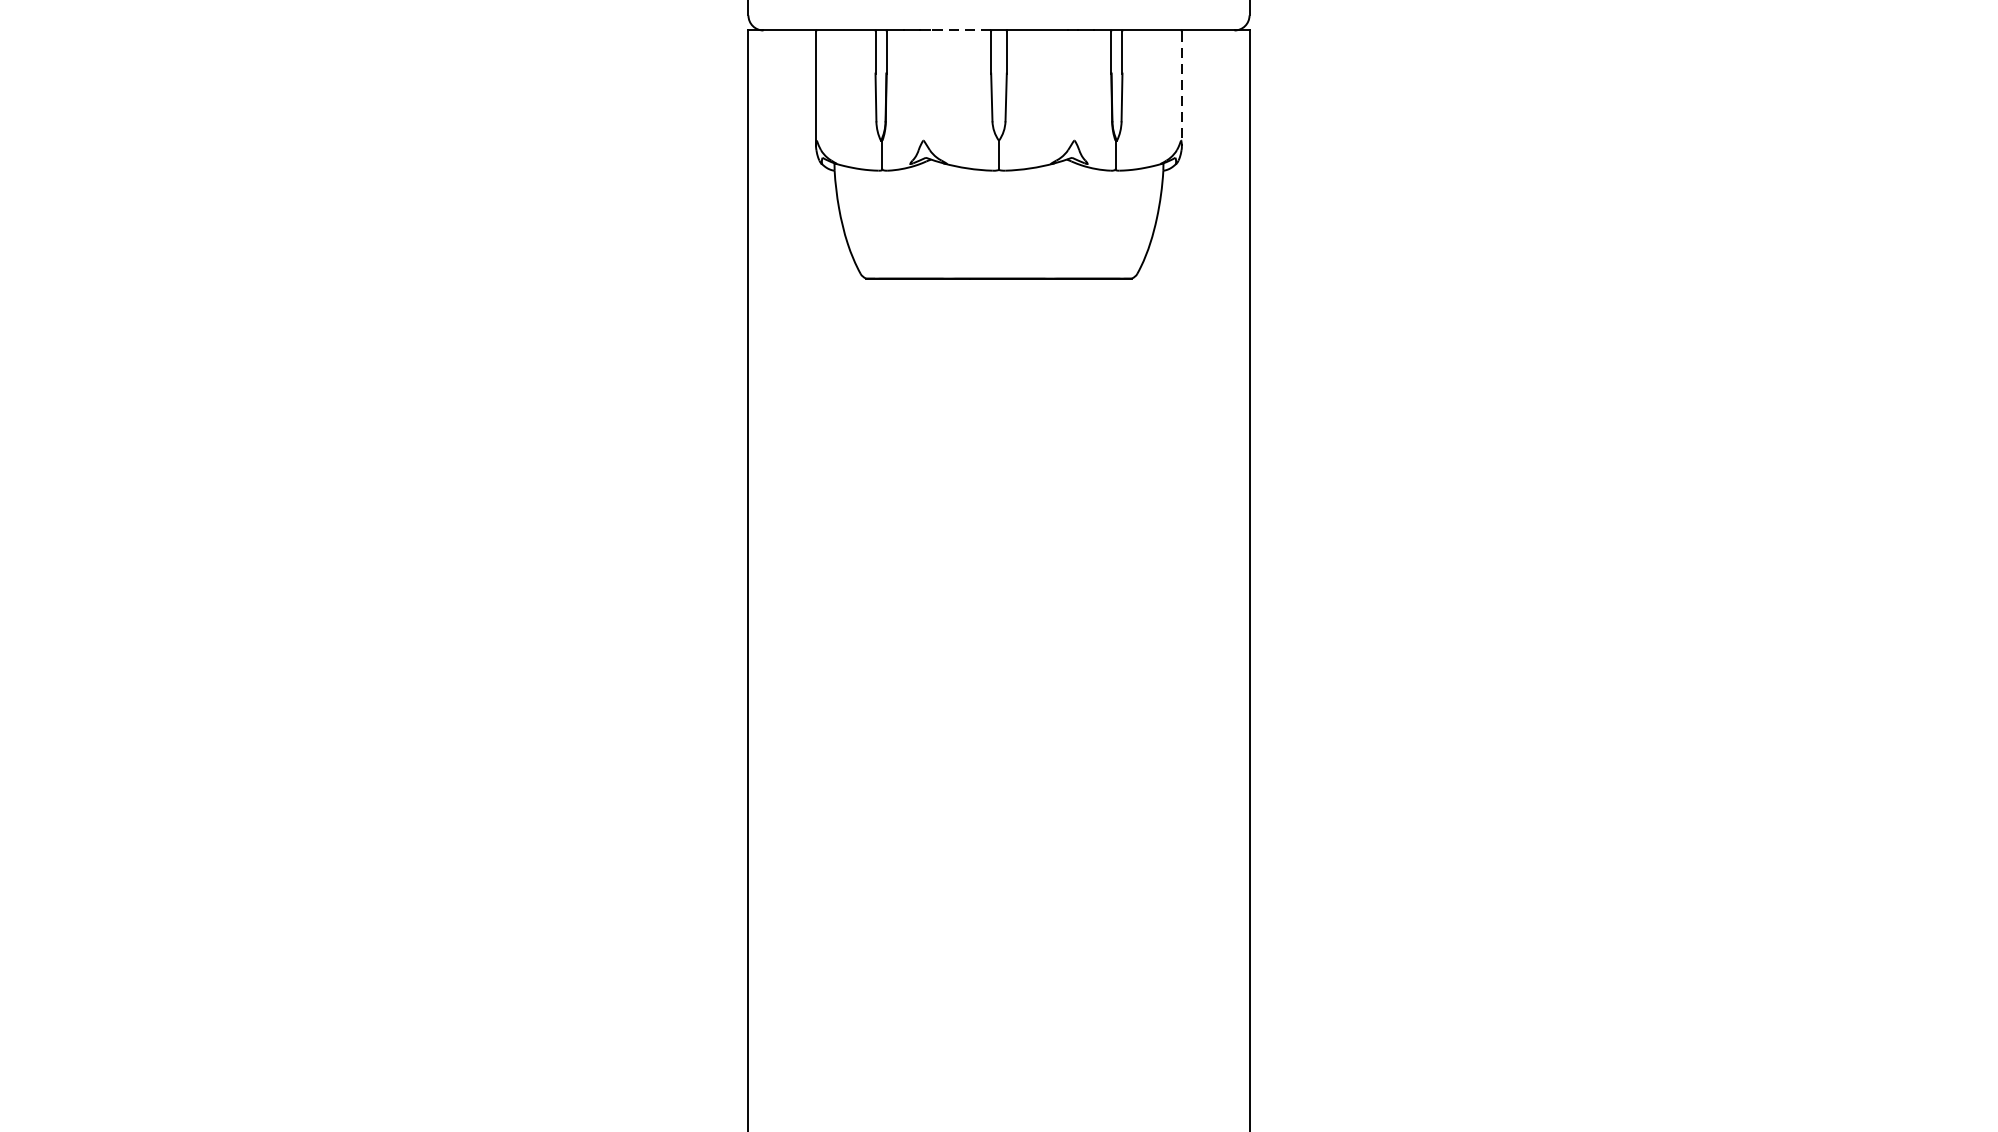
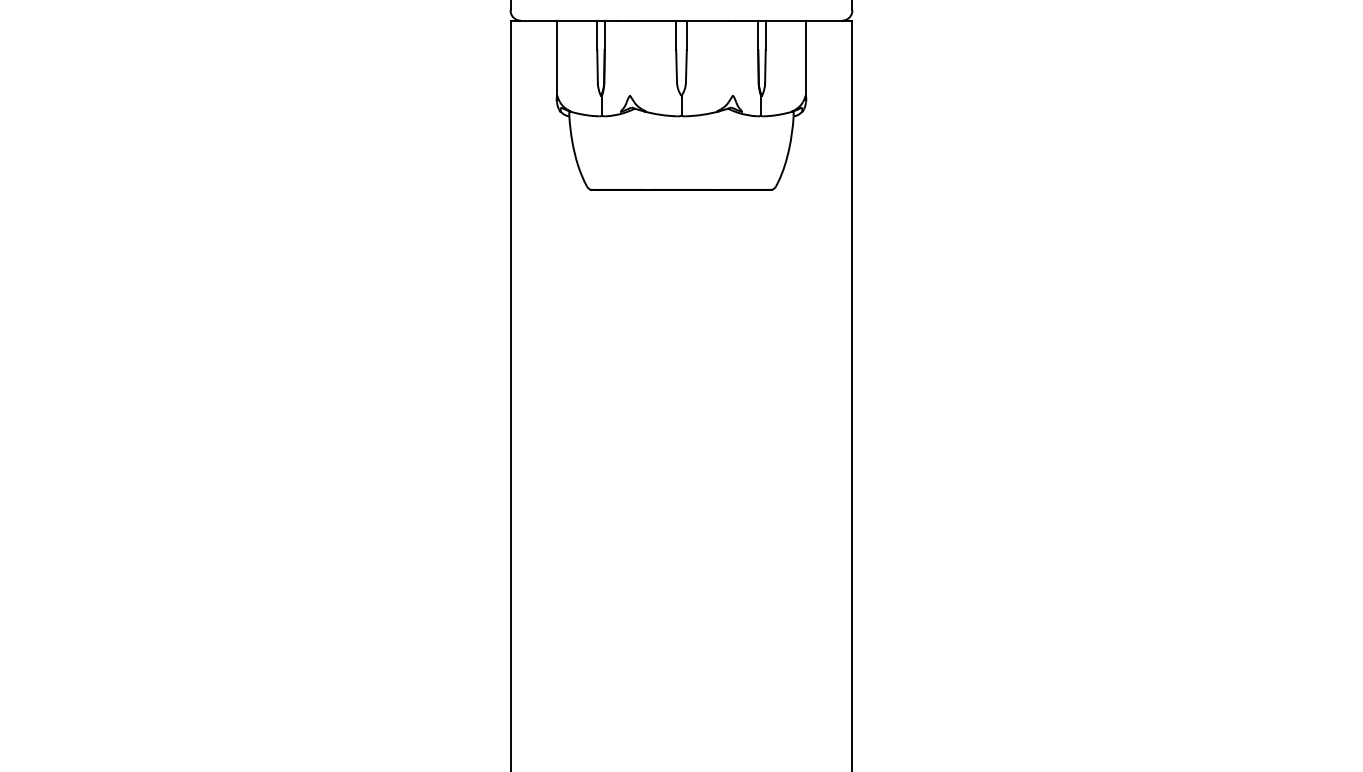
line: (960, 30) -> (655, 20), dashed -> solid
line: (1182, 88) -> (806, 60), dashed -> solid

